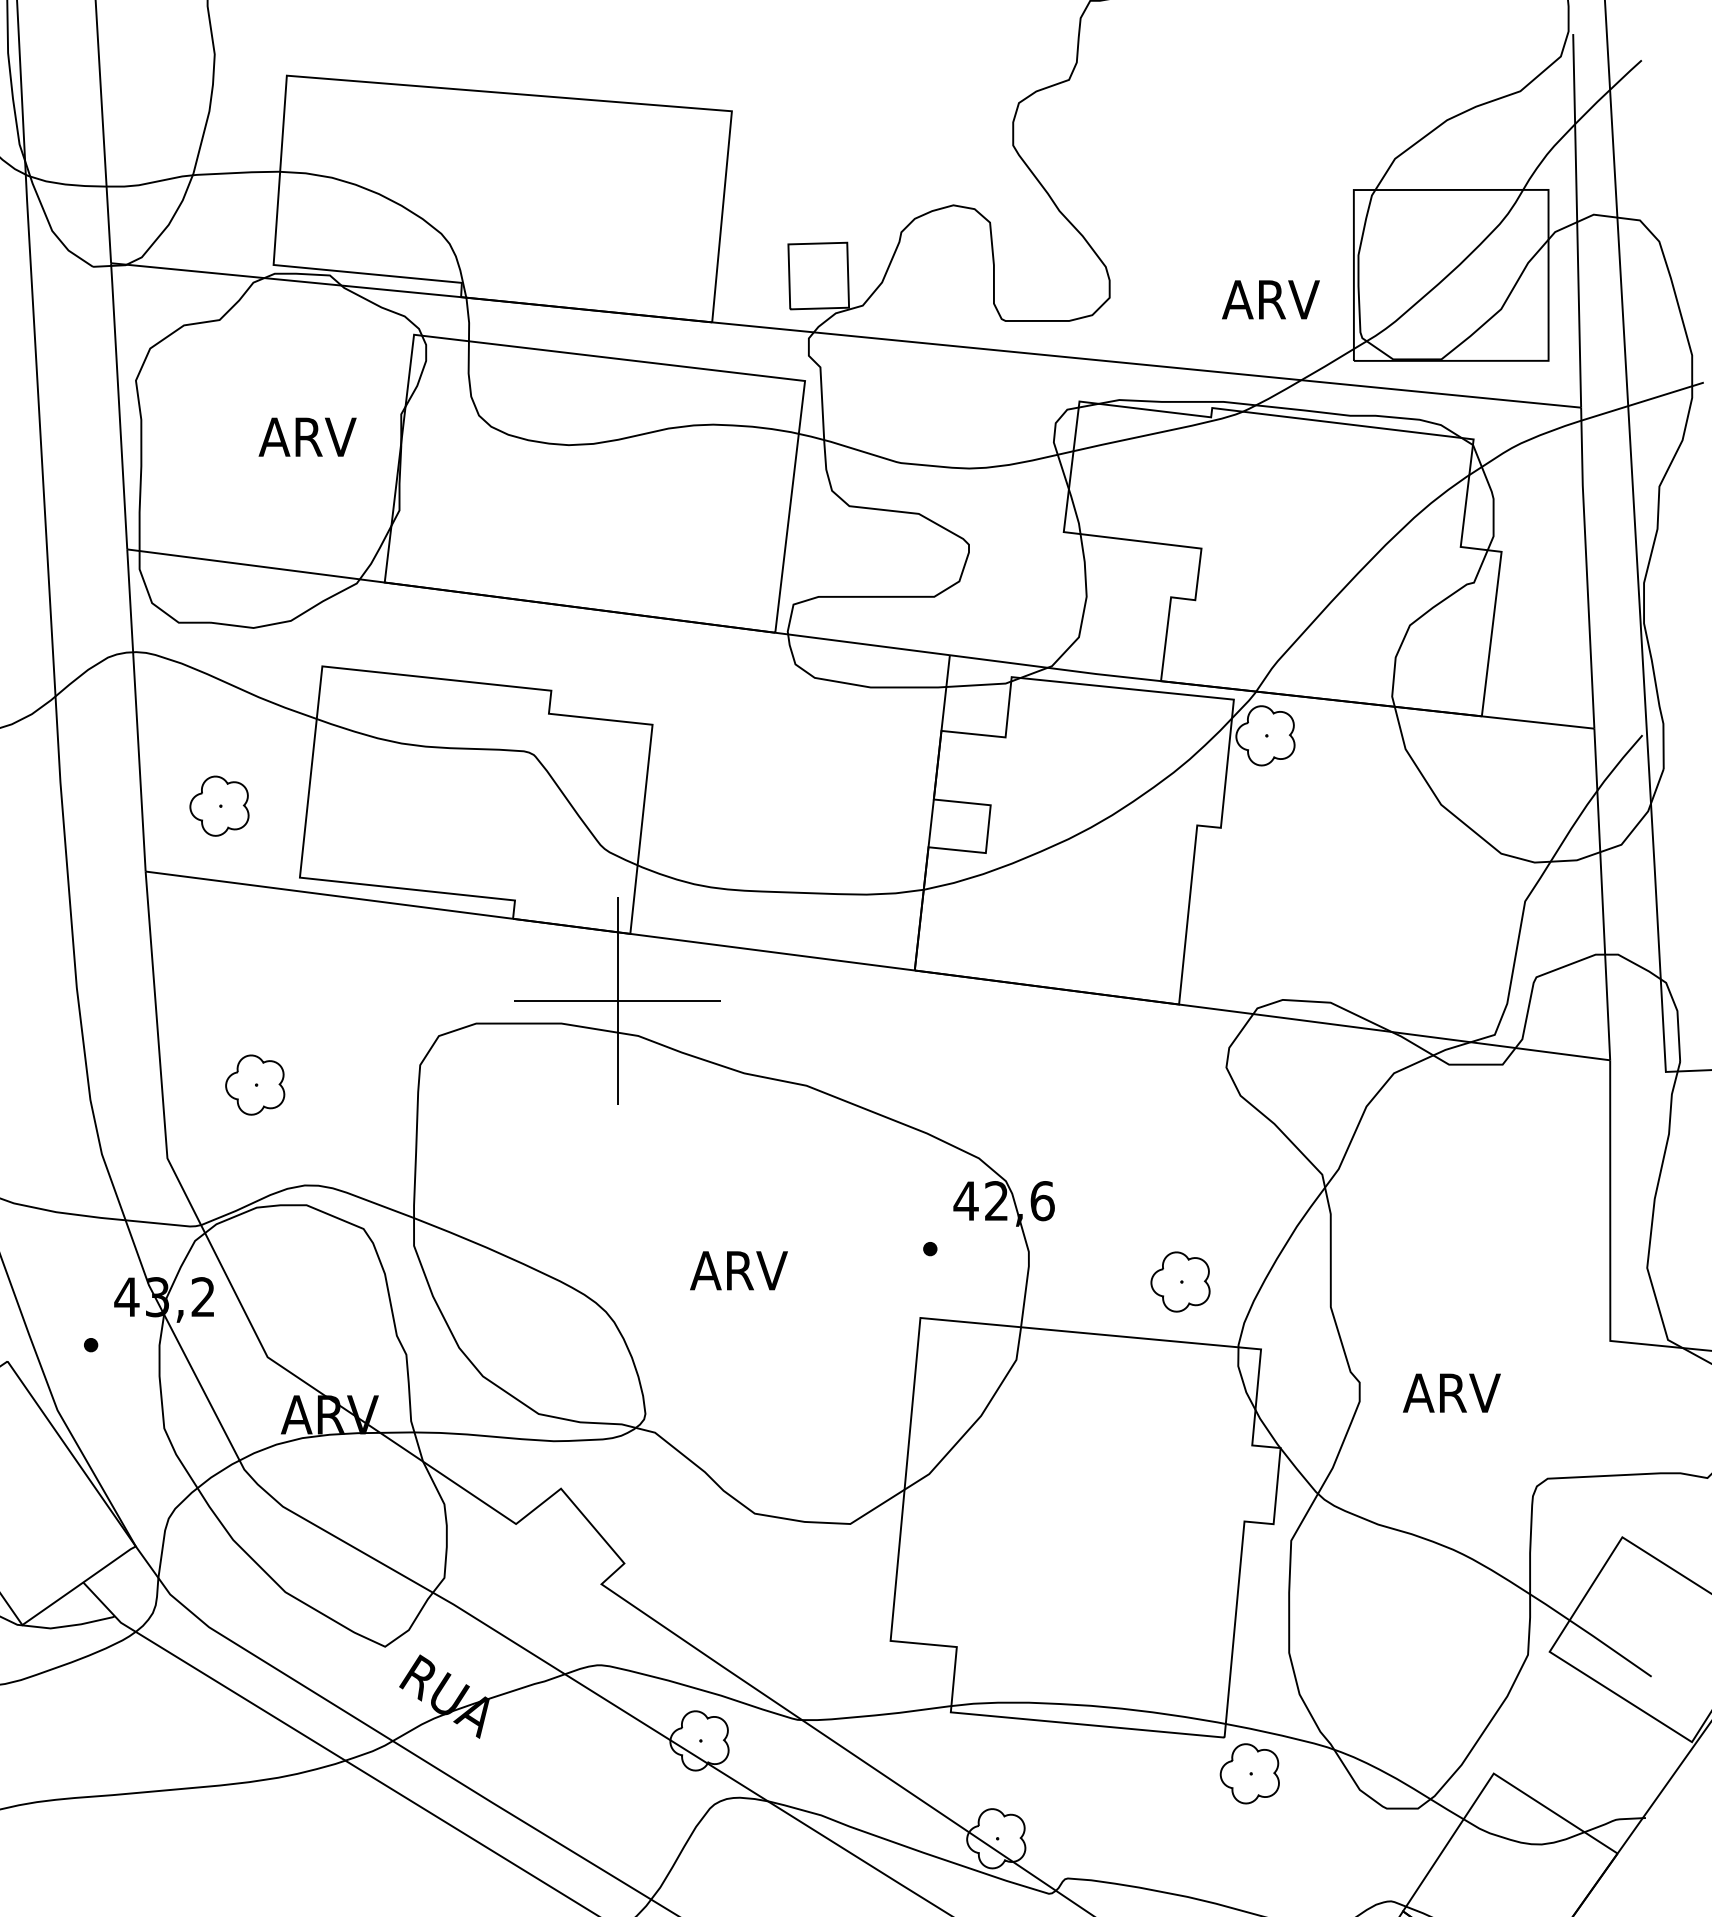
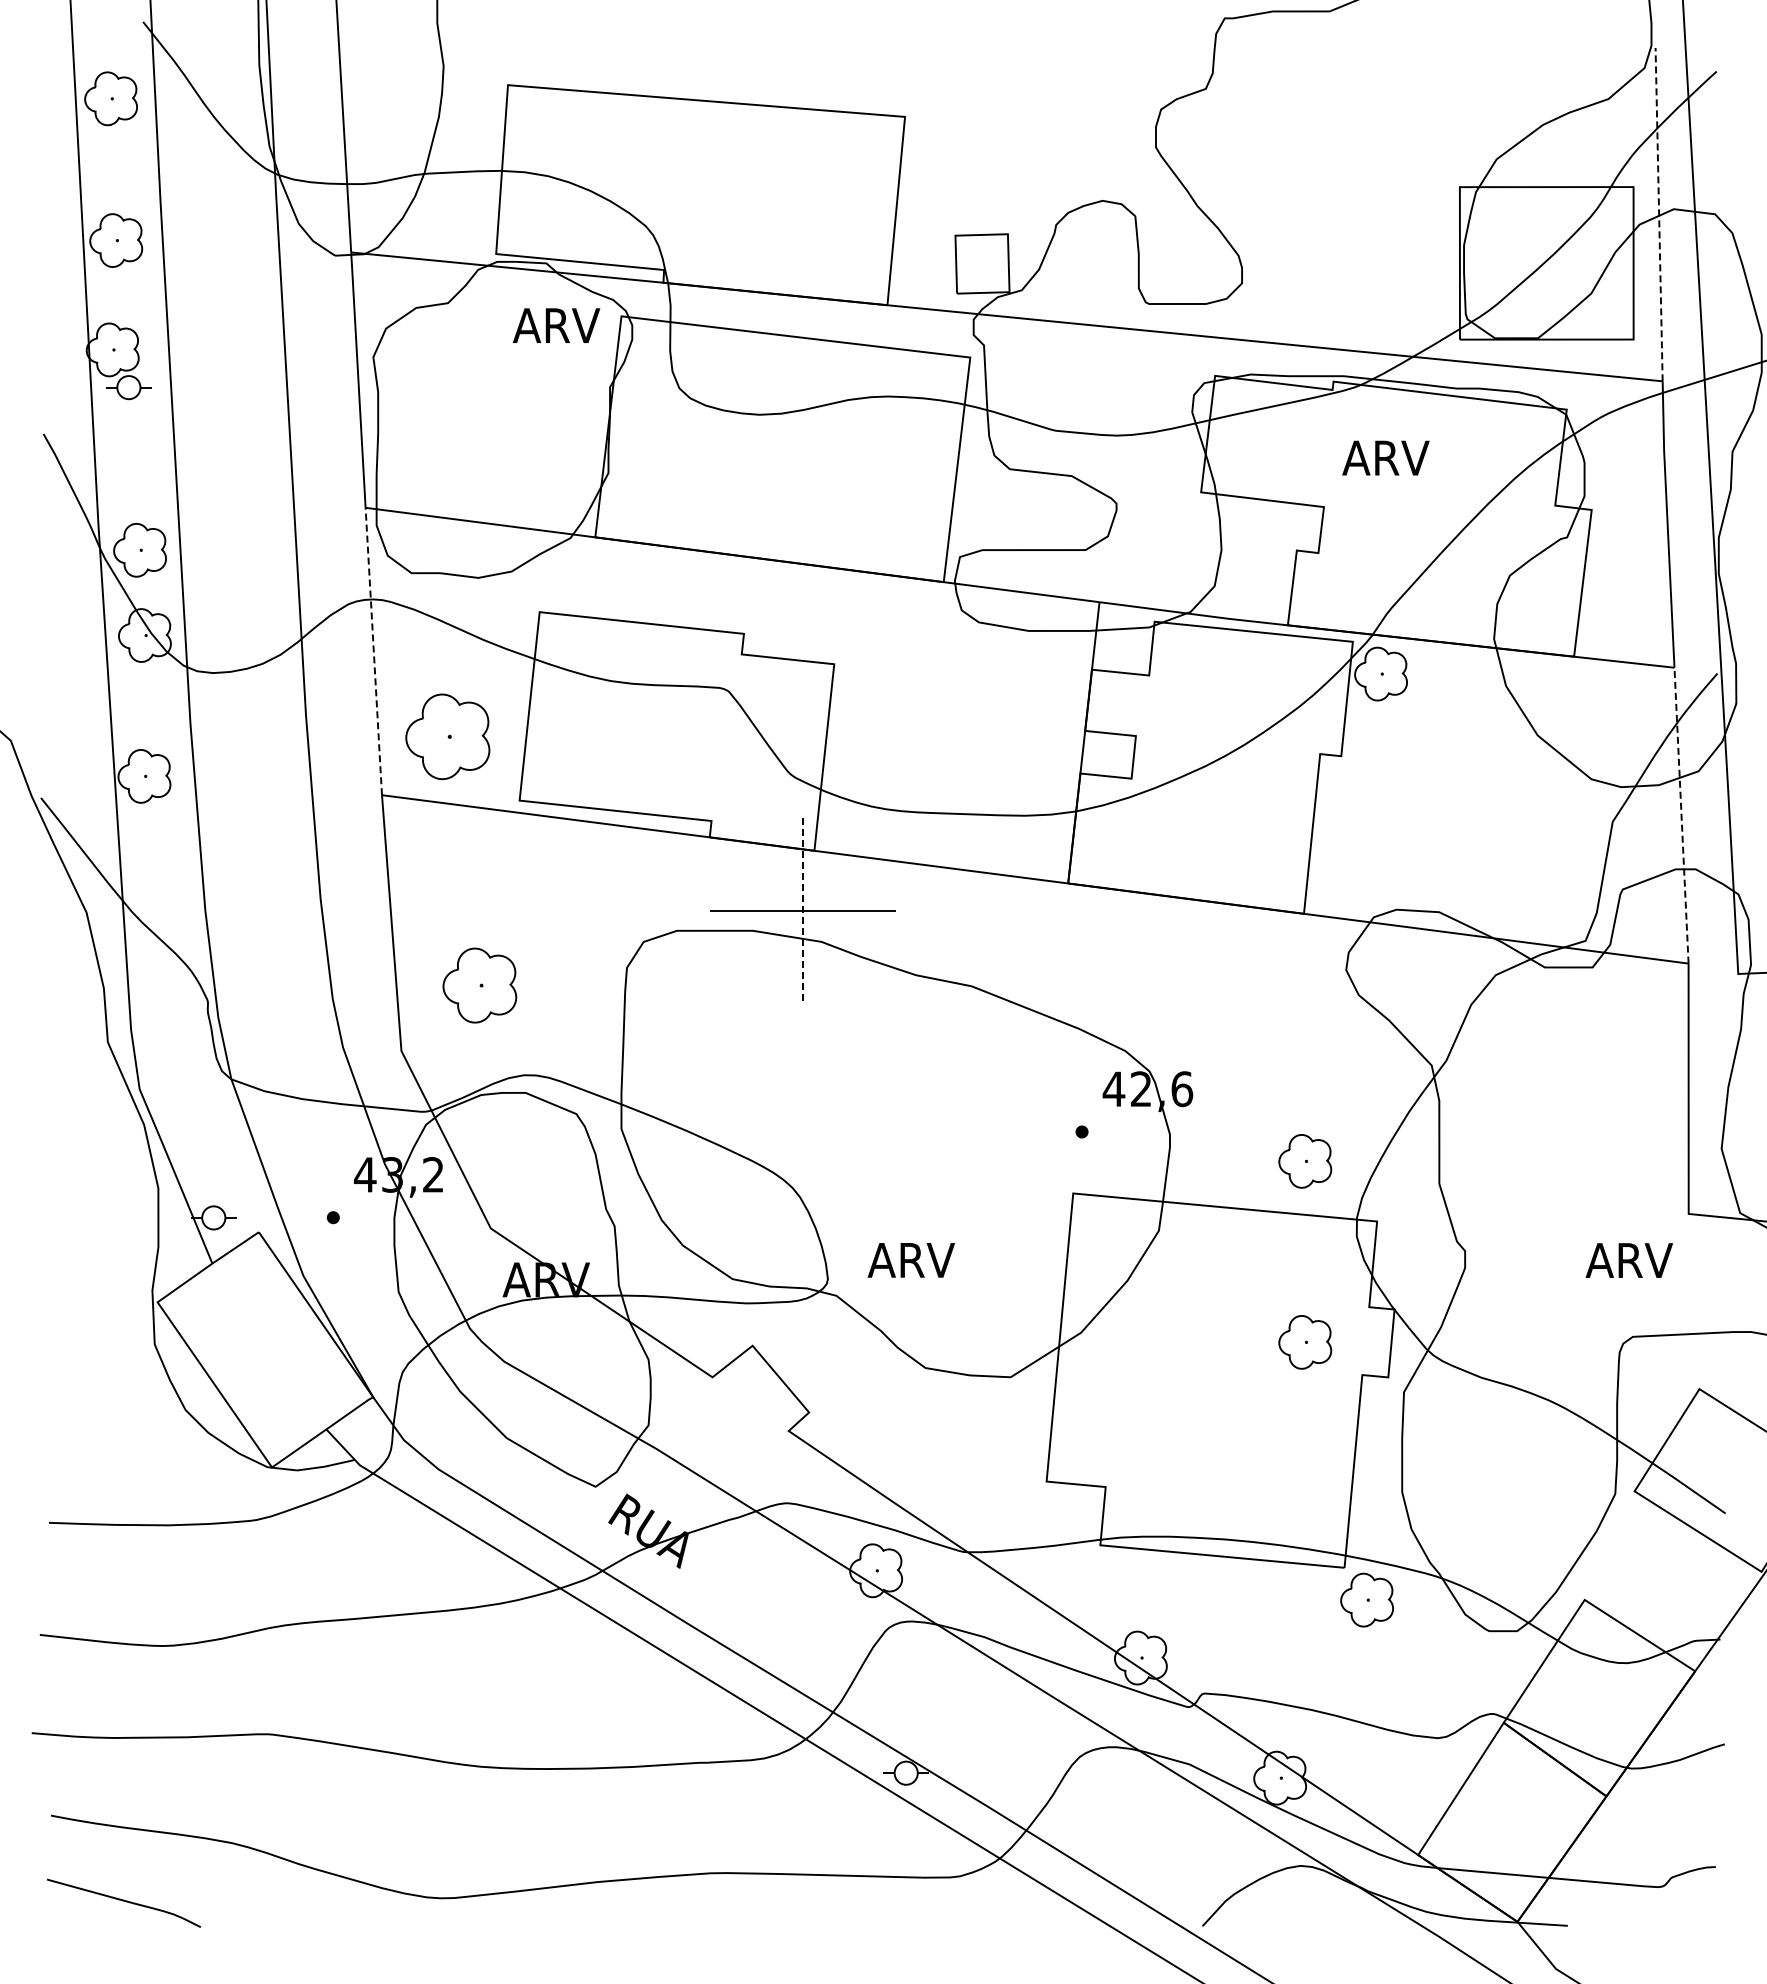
line: (1577, 220) -> (1659, 214), solid -> dashed
text: (1270, 299) -> (1385, 457), moved
text: (307, 436) -> (556, 325), moved
line: (136, 710) -> (373, 651), solid -> dashed
part: (219, 805) -> (447, 736), size x1.6
line: (1602, 894) -> (1681, 815), solid -> dashed
line: (618, 1000) -> (803, 910), solid -> dashed
part: (254, 1084) -> (479, 985), size x1.4
text: (738, 1270) -> (910, 1260), moved
text: (1450, 1393) -> (1628, 1260), moved
part: (1180, 1485) -> (1305, 1342), added

